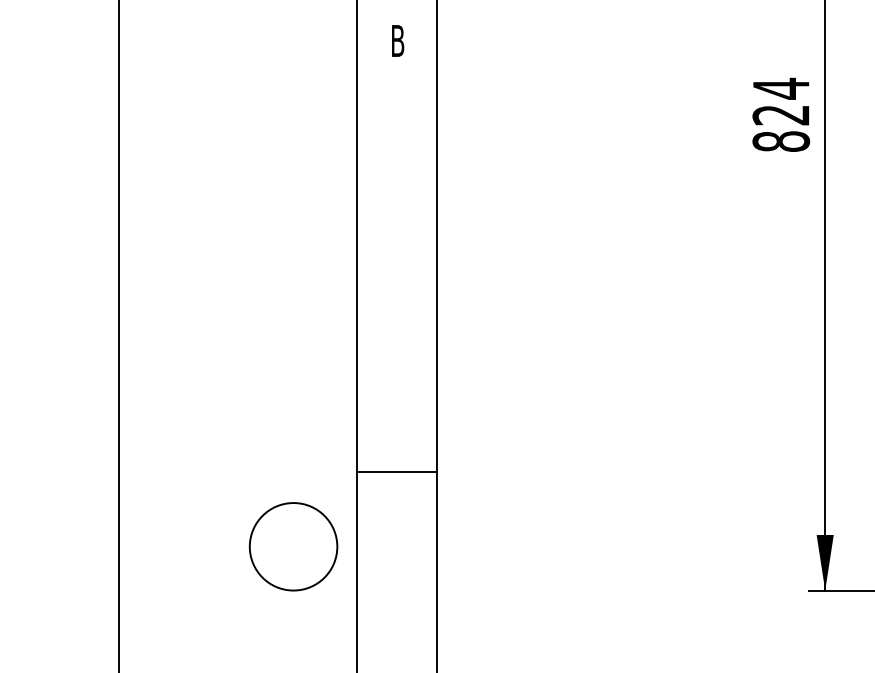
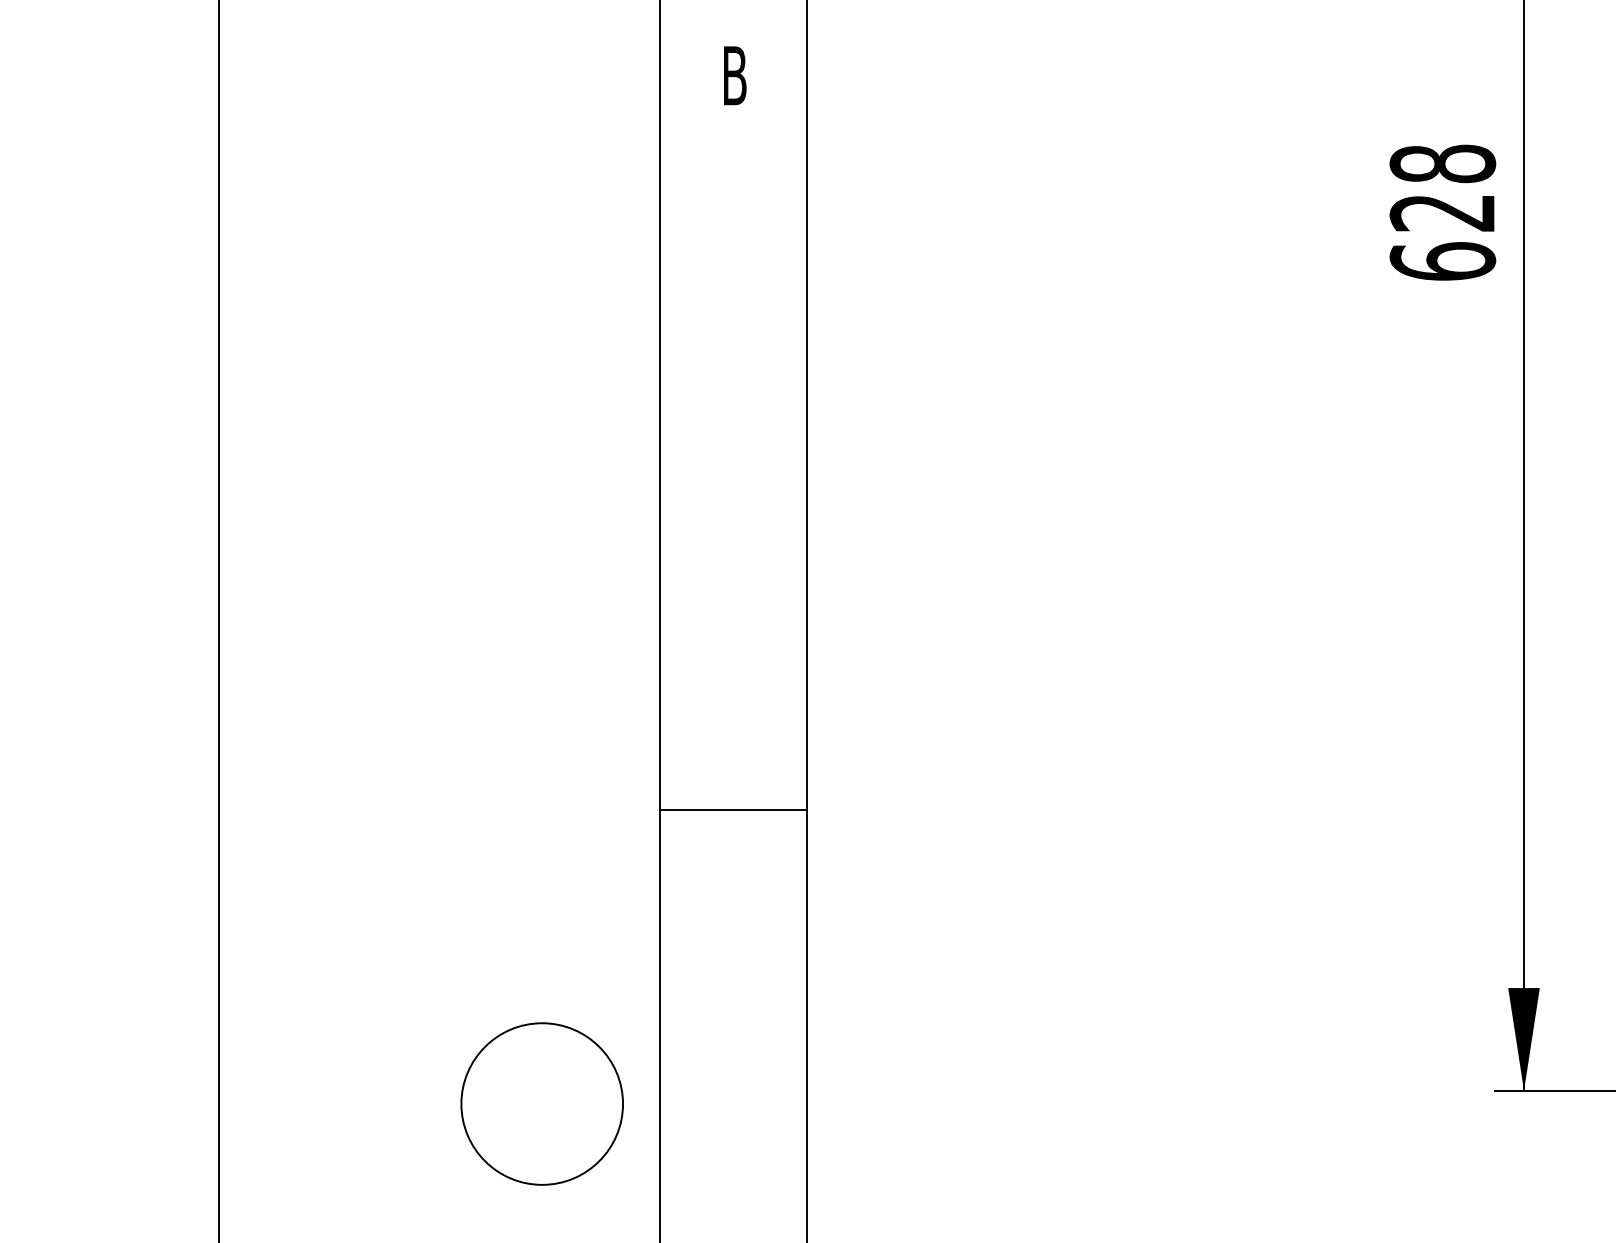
text: (781, 114) -> (1443, 211), 824 -> 628
line: (396, 471) -> (732, 809), moved
circle: (293, 546) -> (542, 1103), moved

